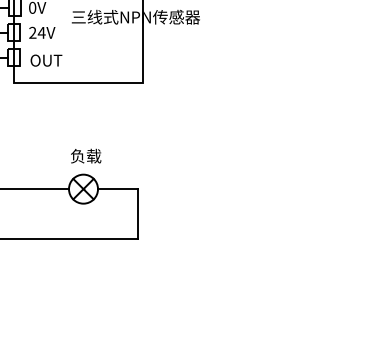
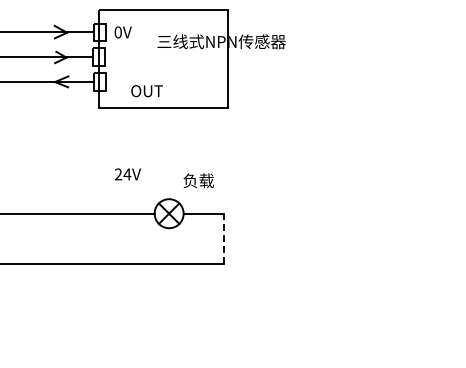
text: (41, 32) -> (127, 174), moved
text: (45, 60) -> (146, 91), moved
text: (85, 155) -> (198, 180), moved
line: (138, 213) -> (224, 238), solid -> dashed

